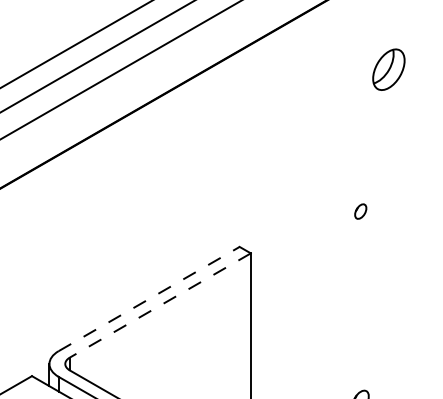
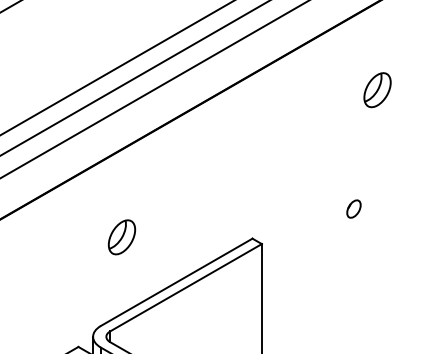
part: (360, 210) -> (353, 208), size x1.43
part: (83, 245) -> (121, 237), added
line: (150, 299) -> (177, 282), dashed -> solid
line: (159, 305) -> (185, 287), dashed -> solid

